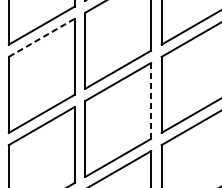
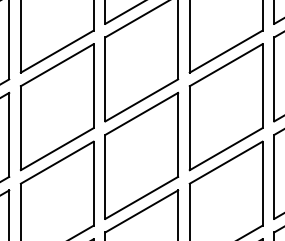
line: (41, 37) -> (57, 64), dashed -> solid
line: (151, 100) -> (178, 134), dashed -> solid

